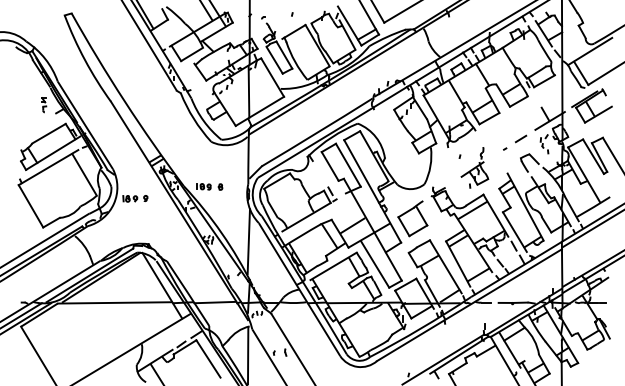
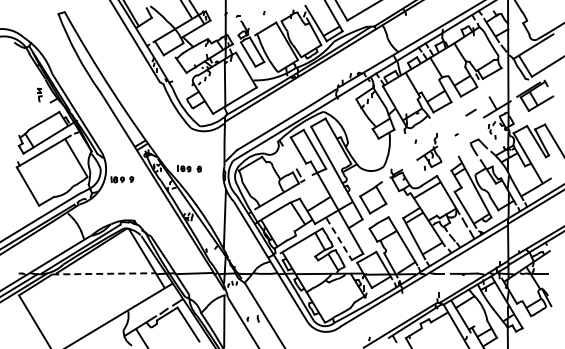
line: (520, 138) -> (470, 112), moved
line: (375, 264) -> (339, 239), solid -> dashed
line: (115, 302) -> (104, 273), solid -> dashed

